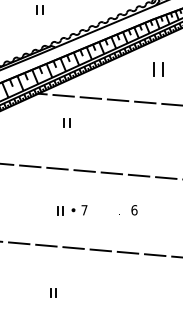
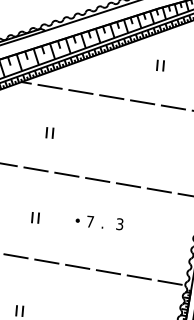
part: (157, 68) -> (159, 64), size x0.62
part: (66, 122) -> (49, 132), moved
part: (79, 210) -> (84, 221), moved
text: (134, 210) -> (119, 224), 6 -> 3

